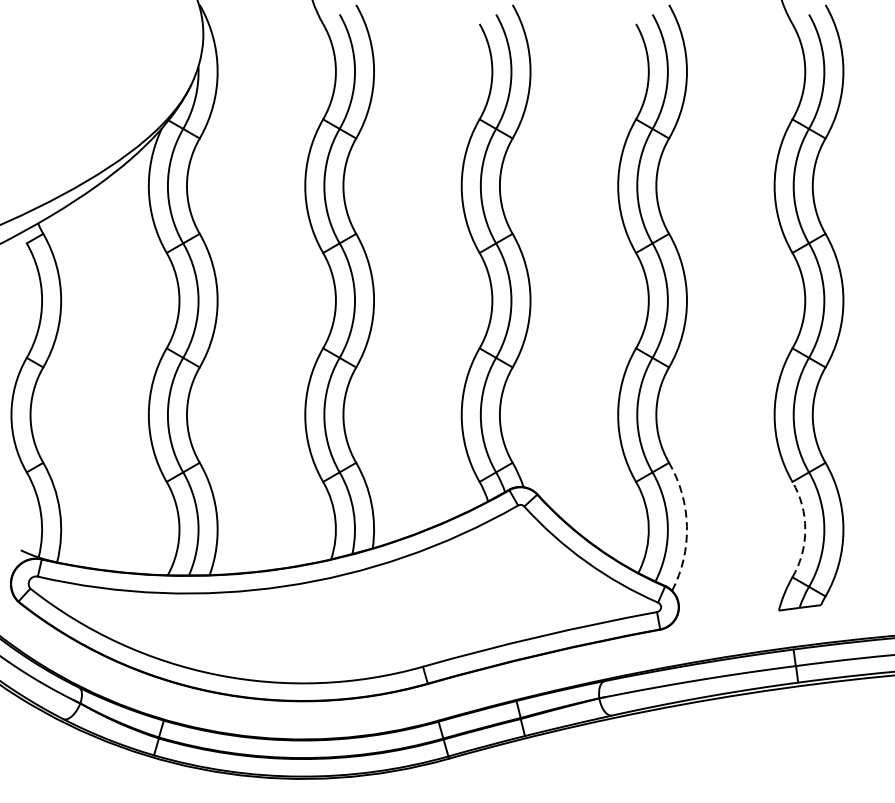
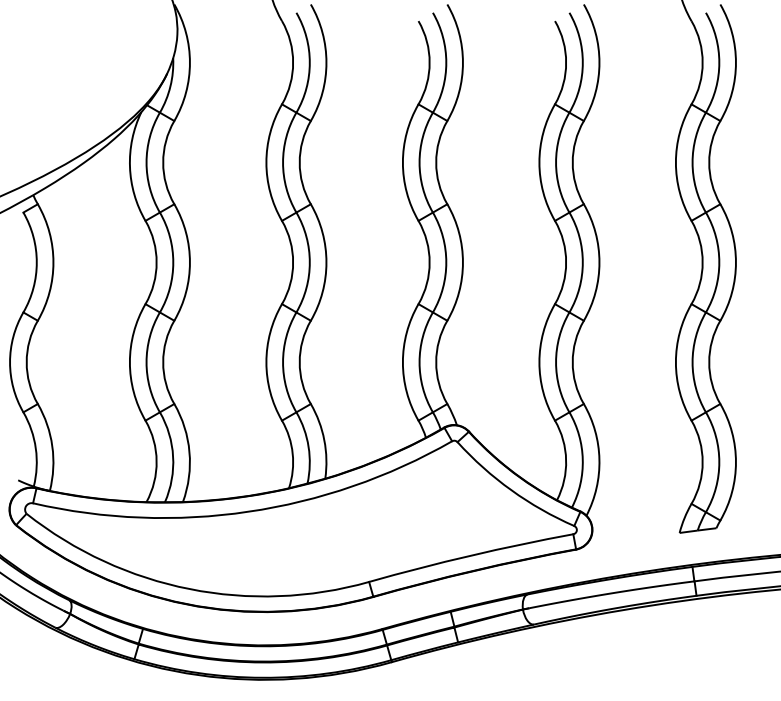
arc: (687, 526) -> (599, 459), dashed -> solid
arc: (805, 529) -> (702, 462), dashed -> solid

